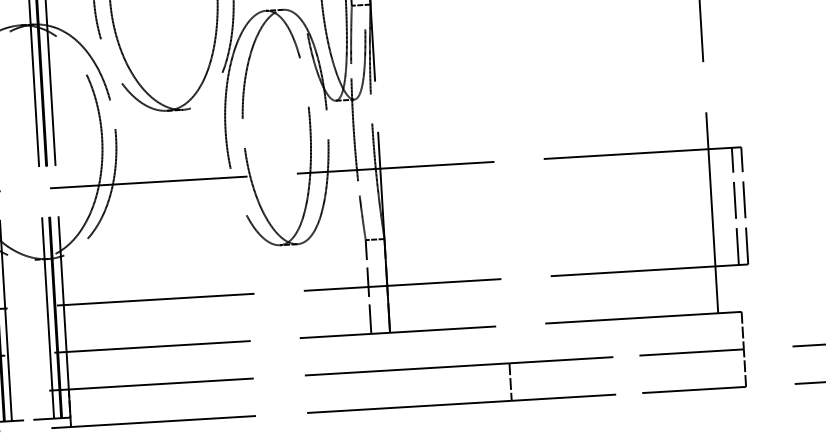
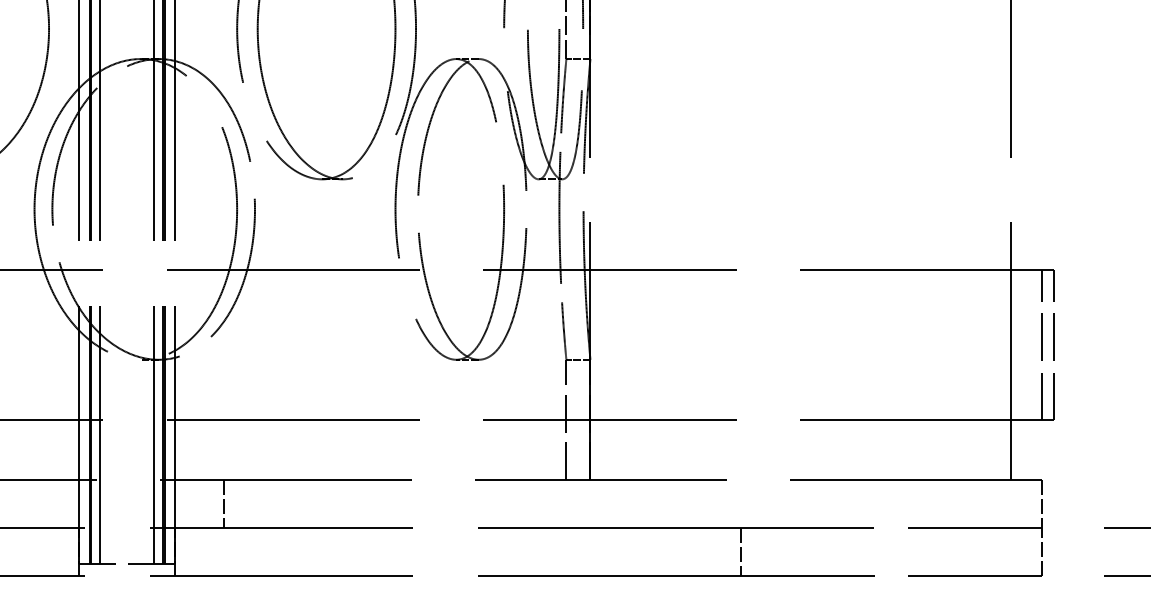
line: (105, 368) -> (223, 504), added

